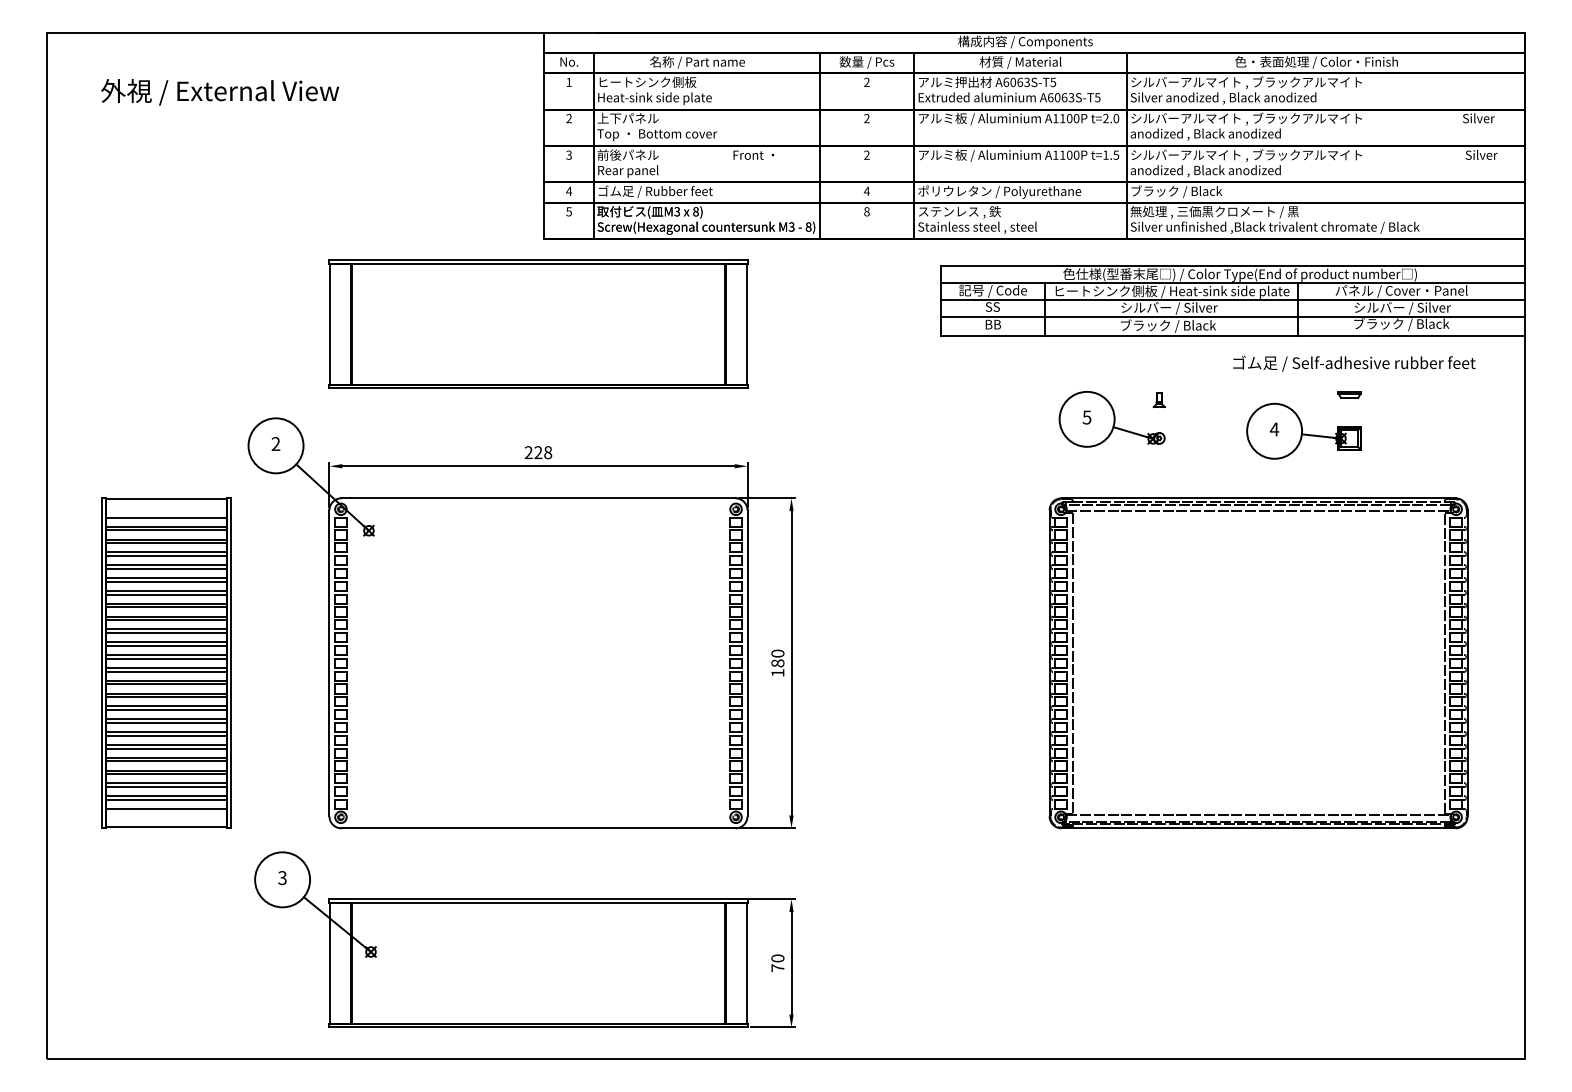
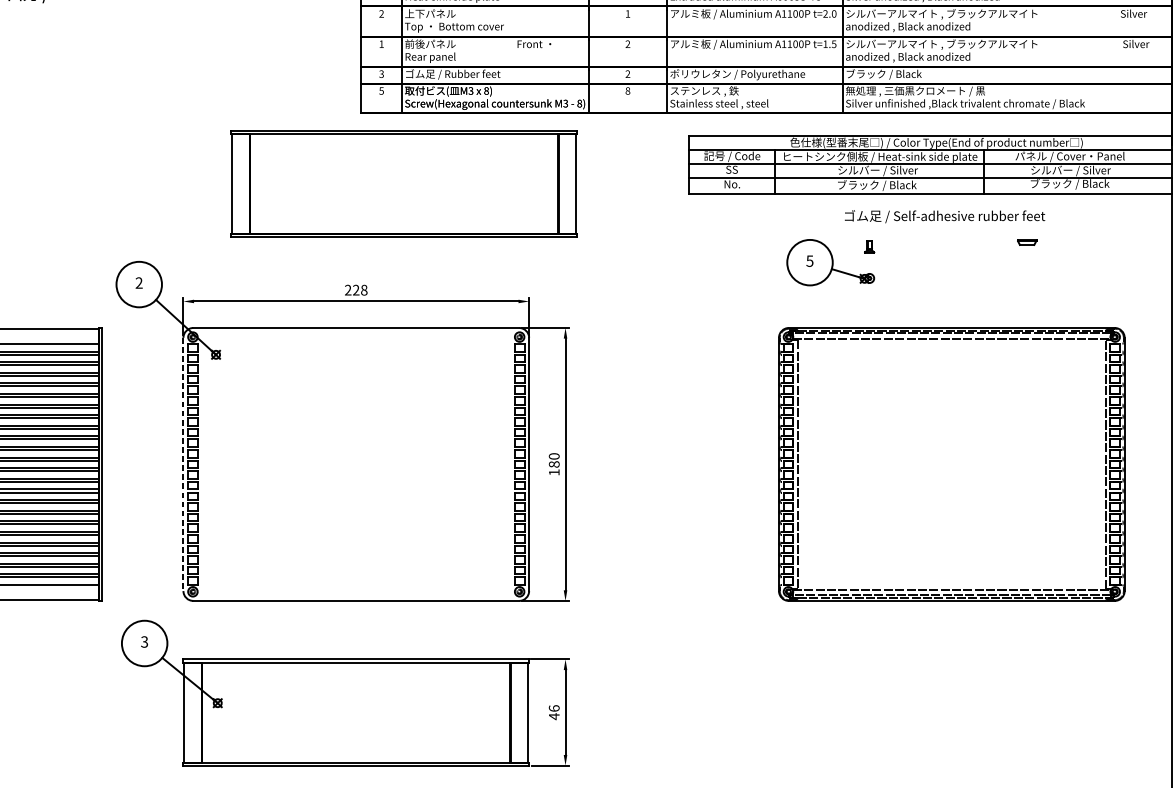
text: (866, 118) -> (627, 13), 2 -> 1
text: (568, 154) -> (381, 43), 3 -> 1
text: (866, 190) -> (627, 73), 4 -> 2
text: (569, 191) -> (381, 74), 4 -> 3
part: (538, 323) -> (404, 183), moved
text: (992, 324) -> (731, 184), BB -> No.
text: (1354, 363) -> (945, 216), moved
part: (1303, 430) -> (988, 271), removed
line: (329, 663) -> (183, 464), solid -> dashed
text: (777, 963) -> (553, 712), 70 -> 46

